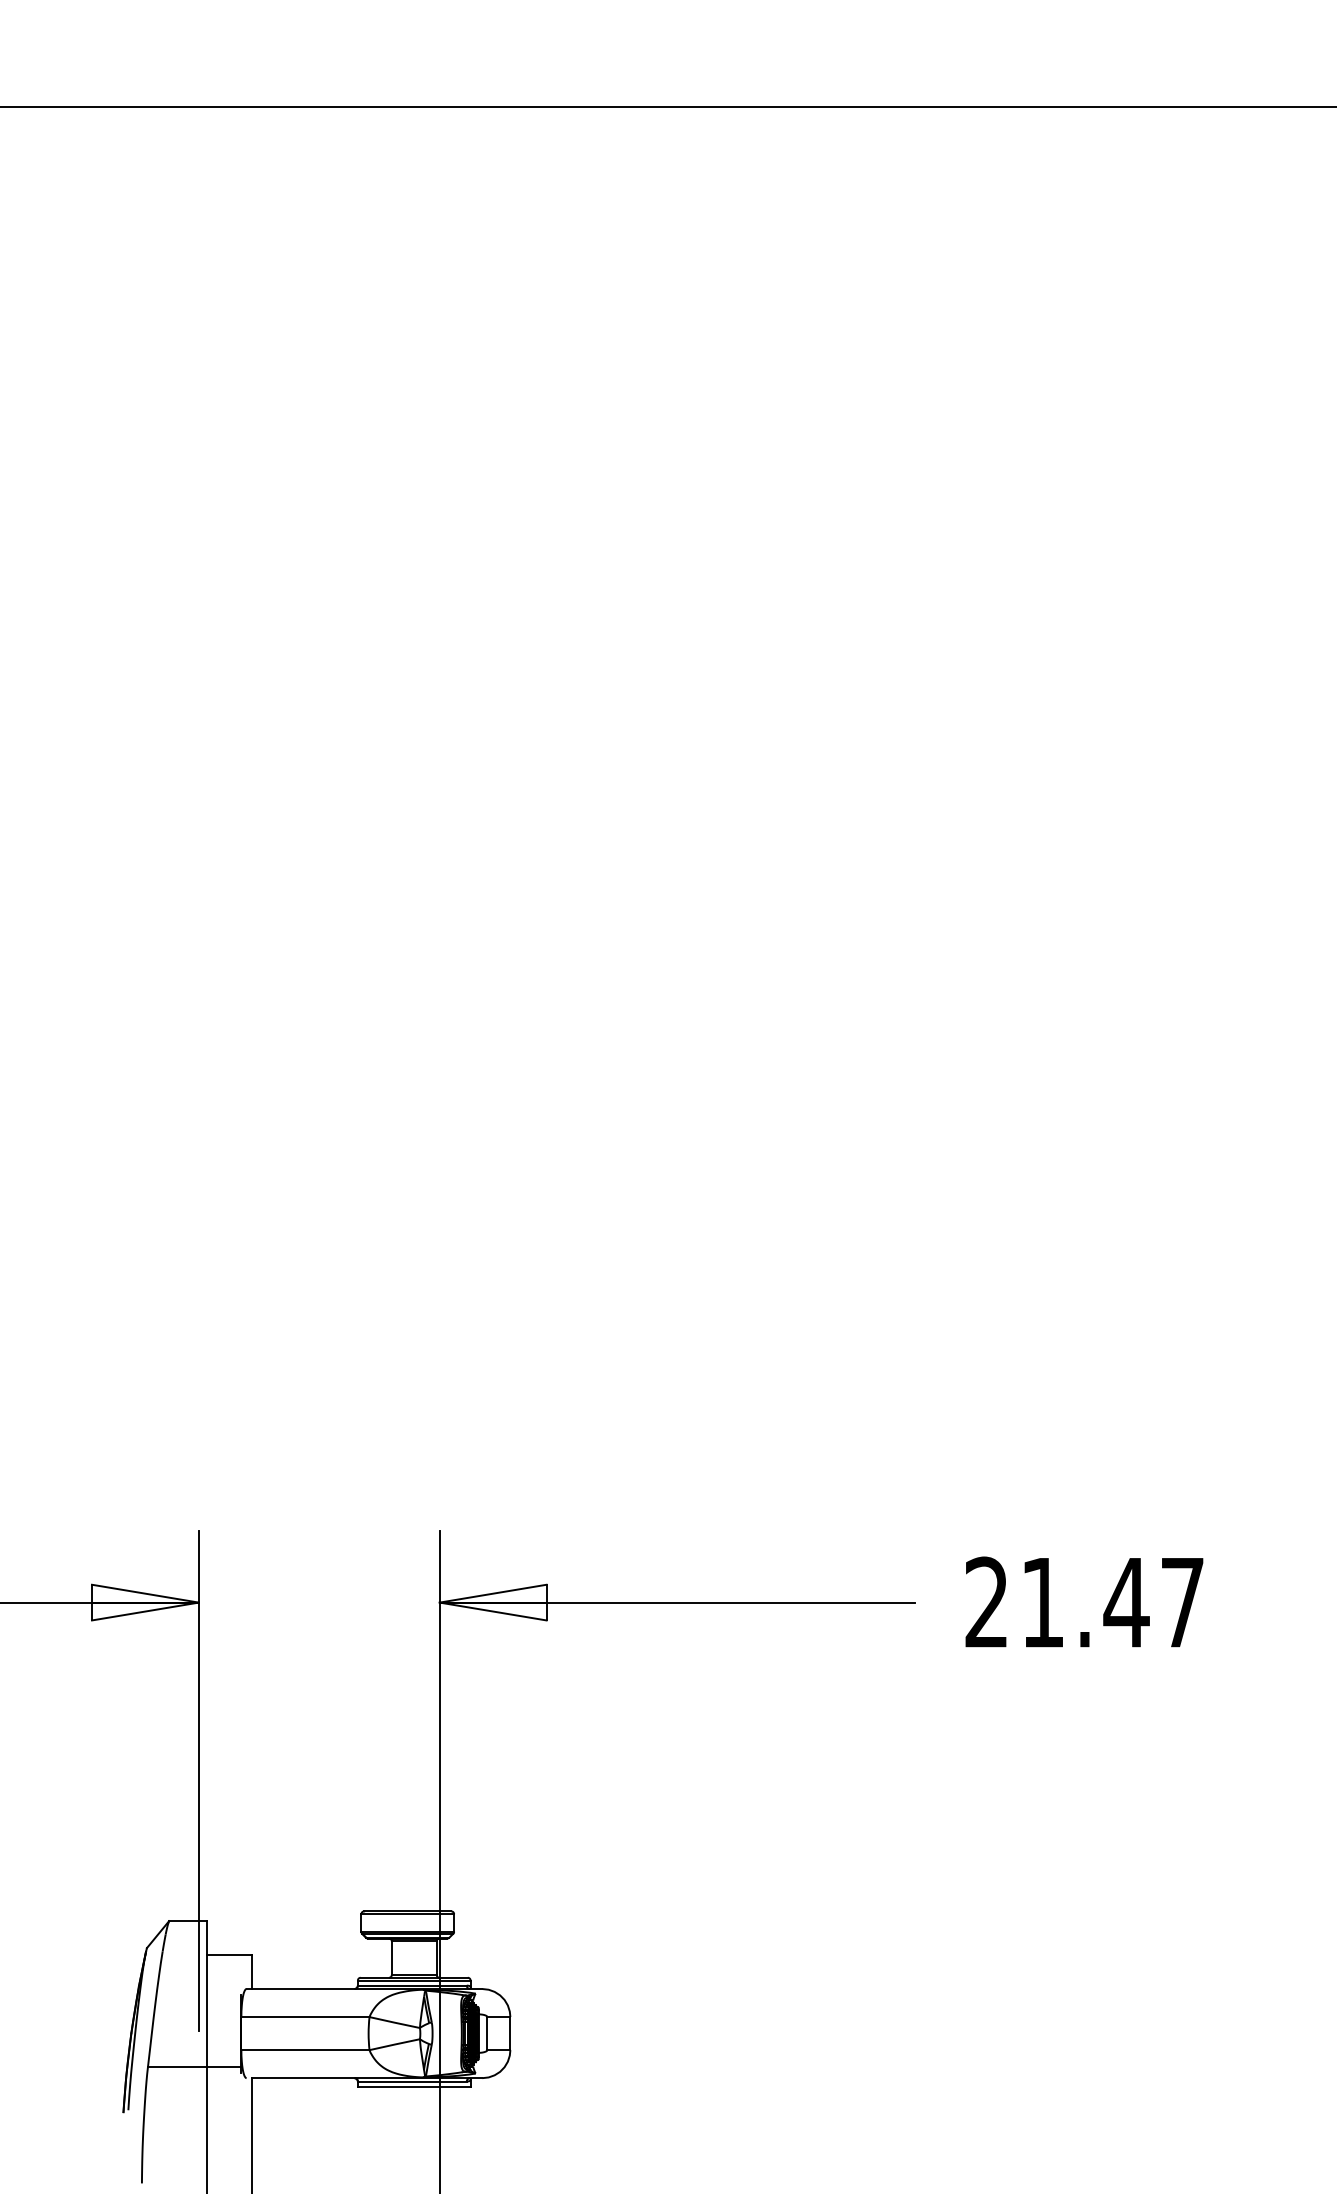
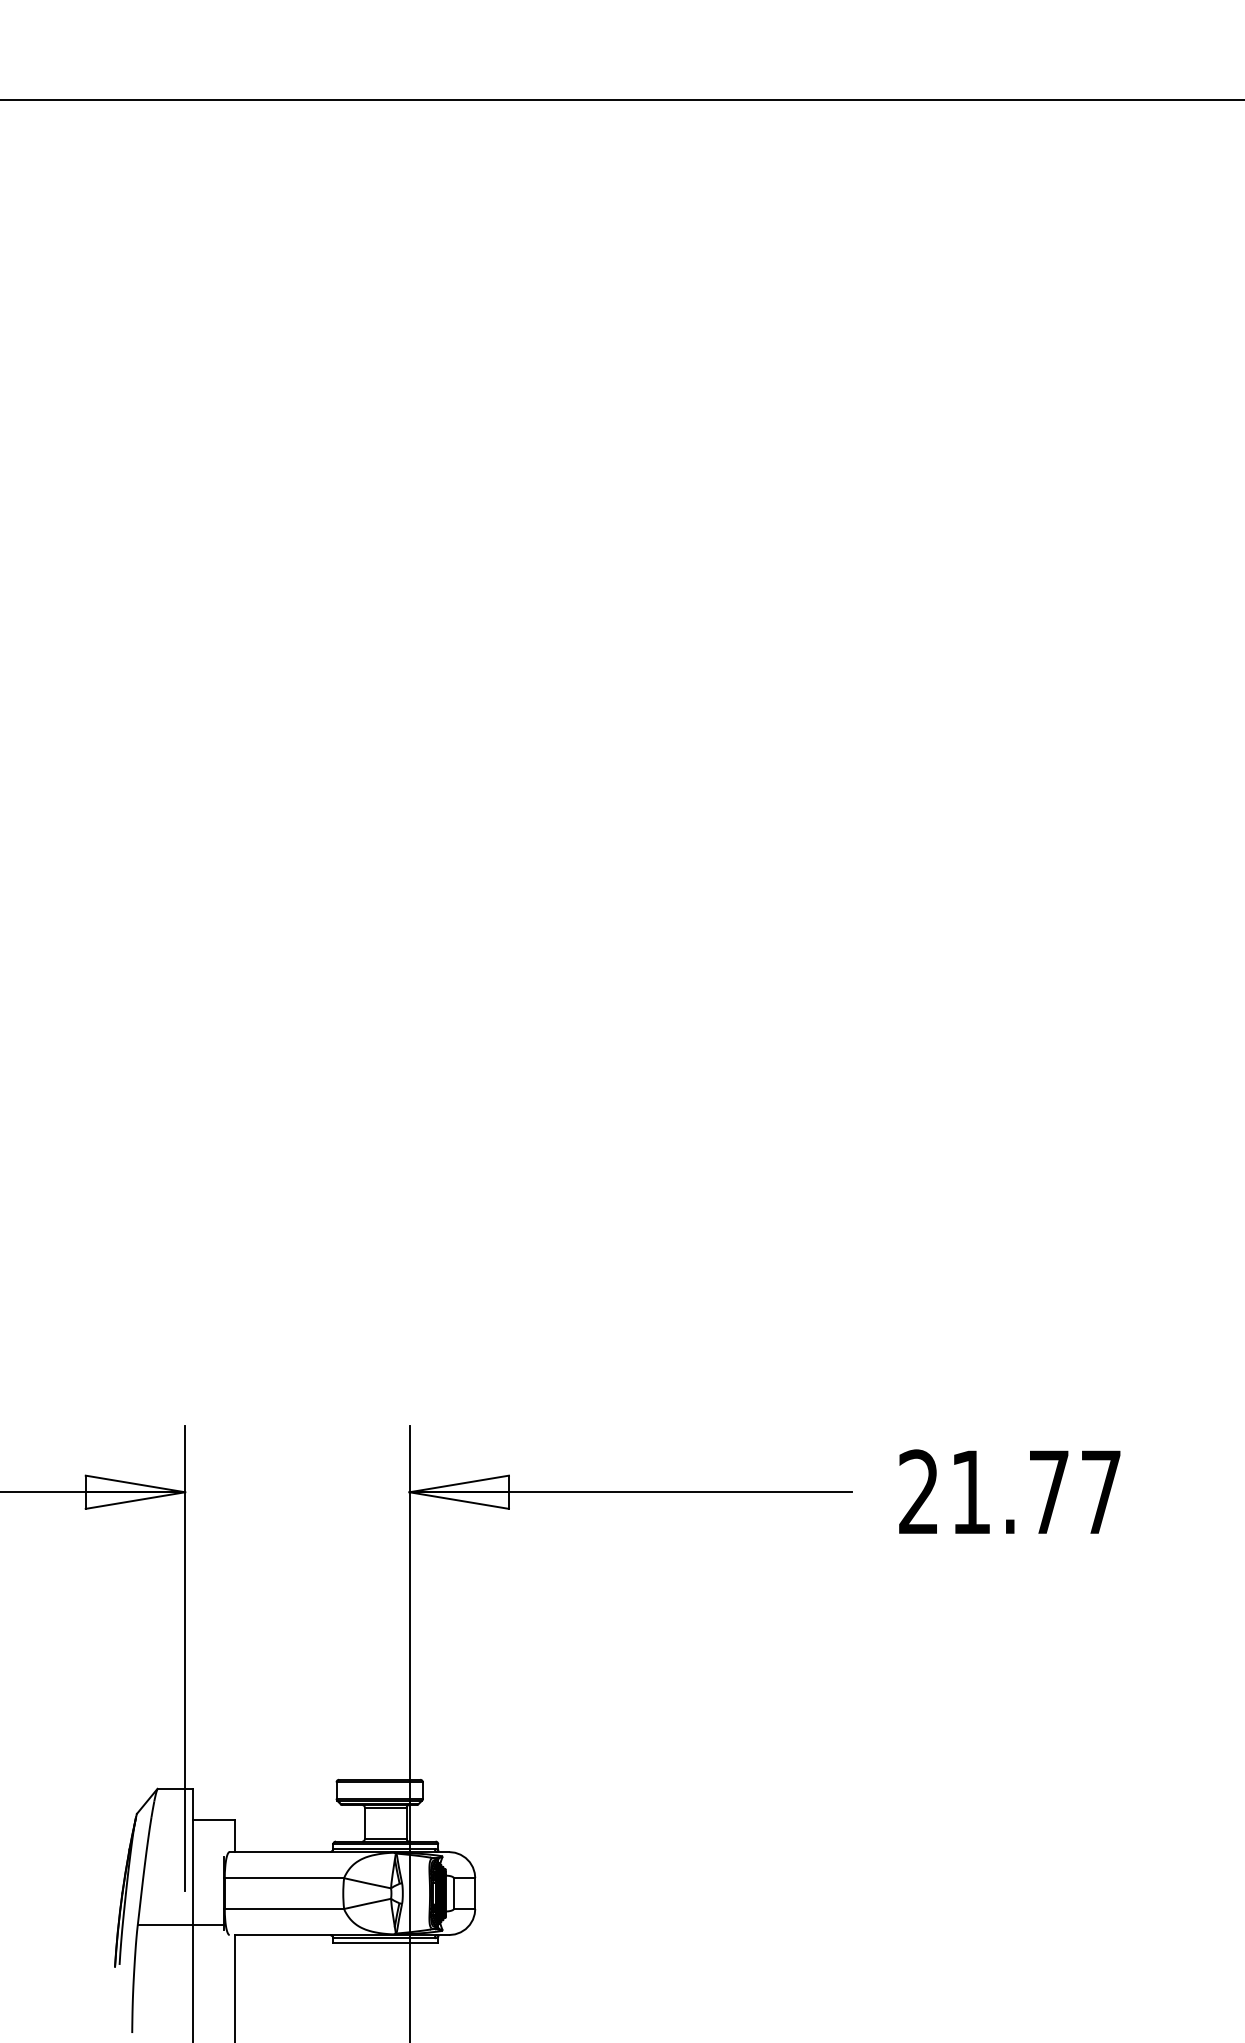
text: (1126, 1602) -> (1048, 1492), 21.47 -> 21.77

